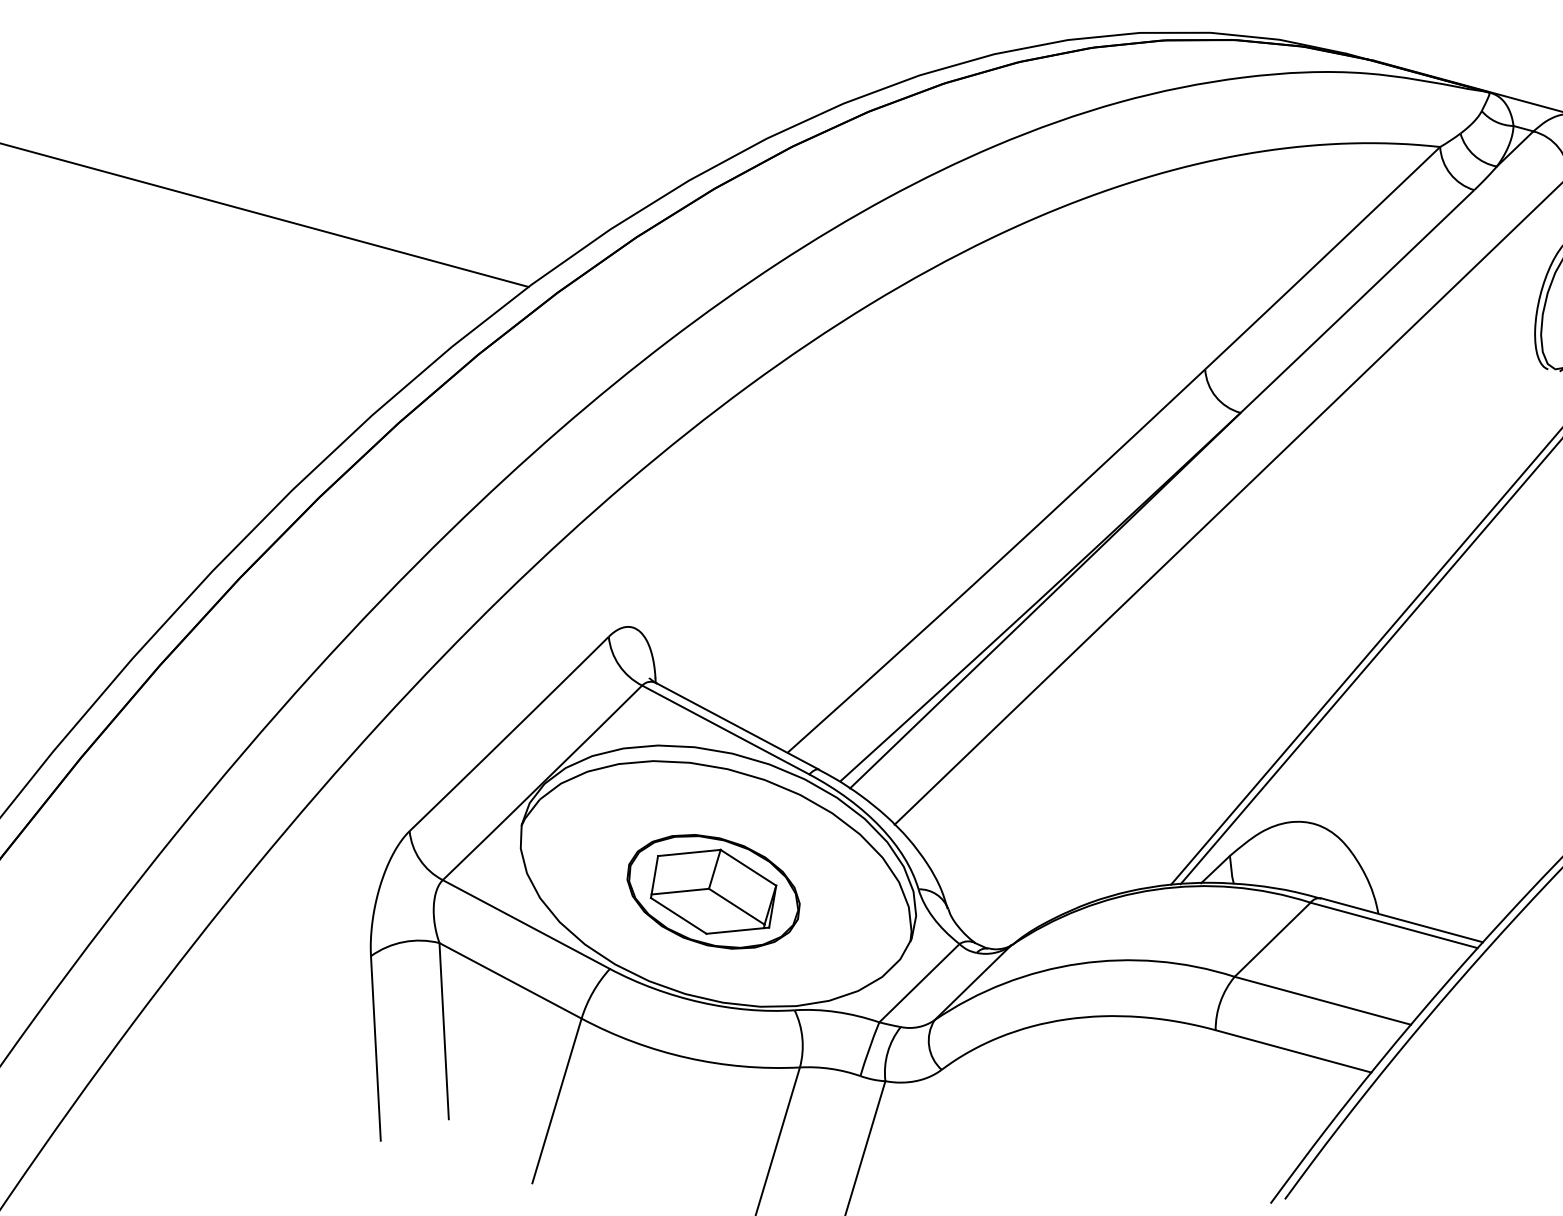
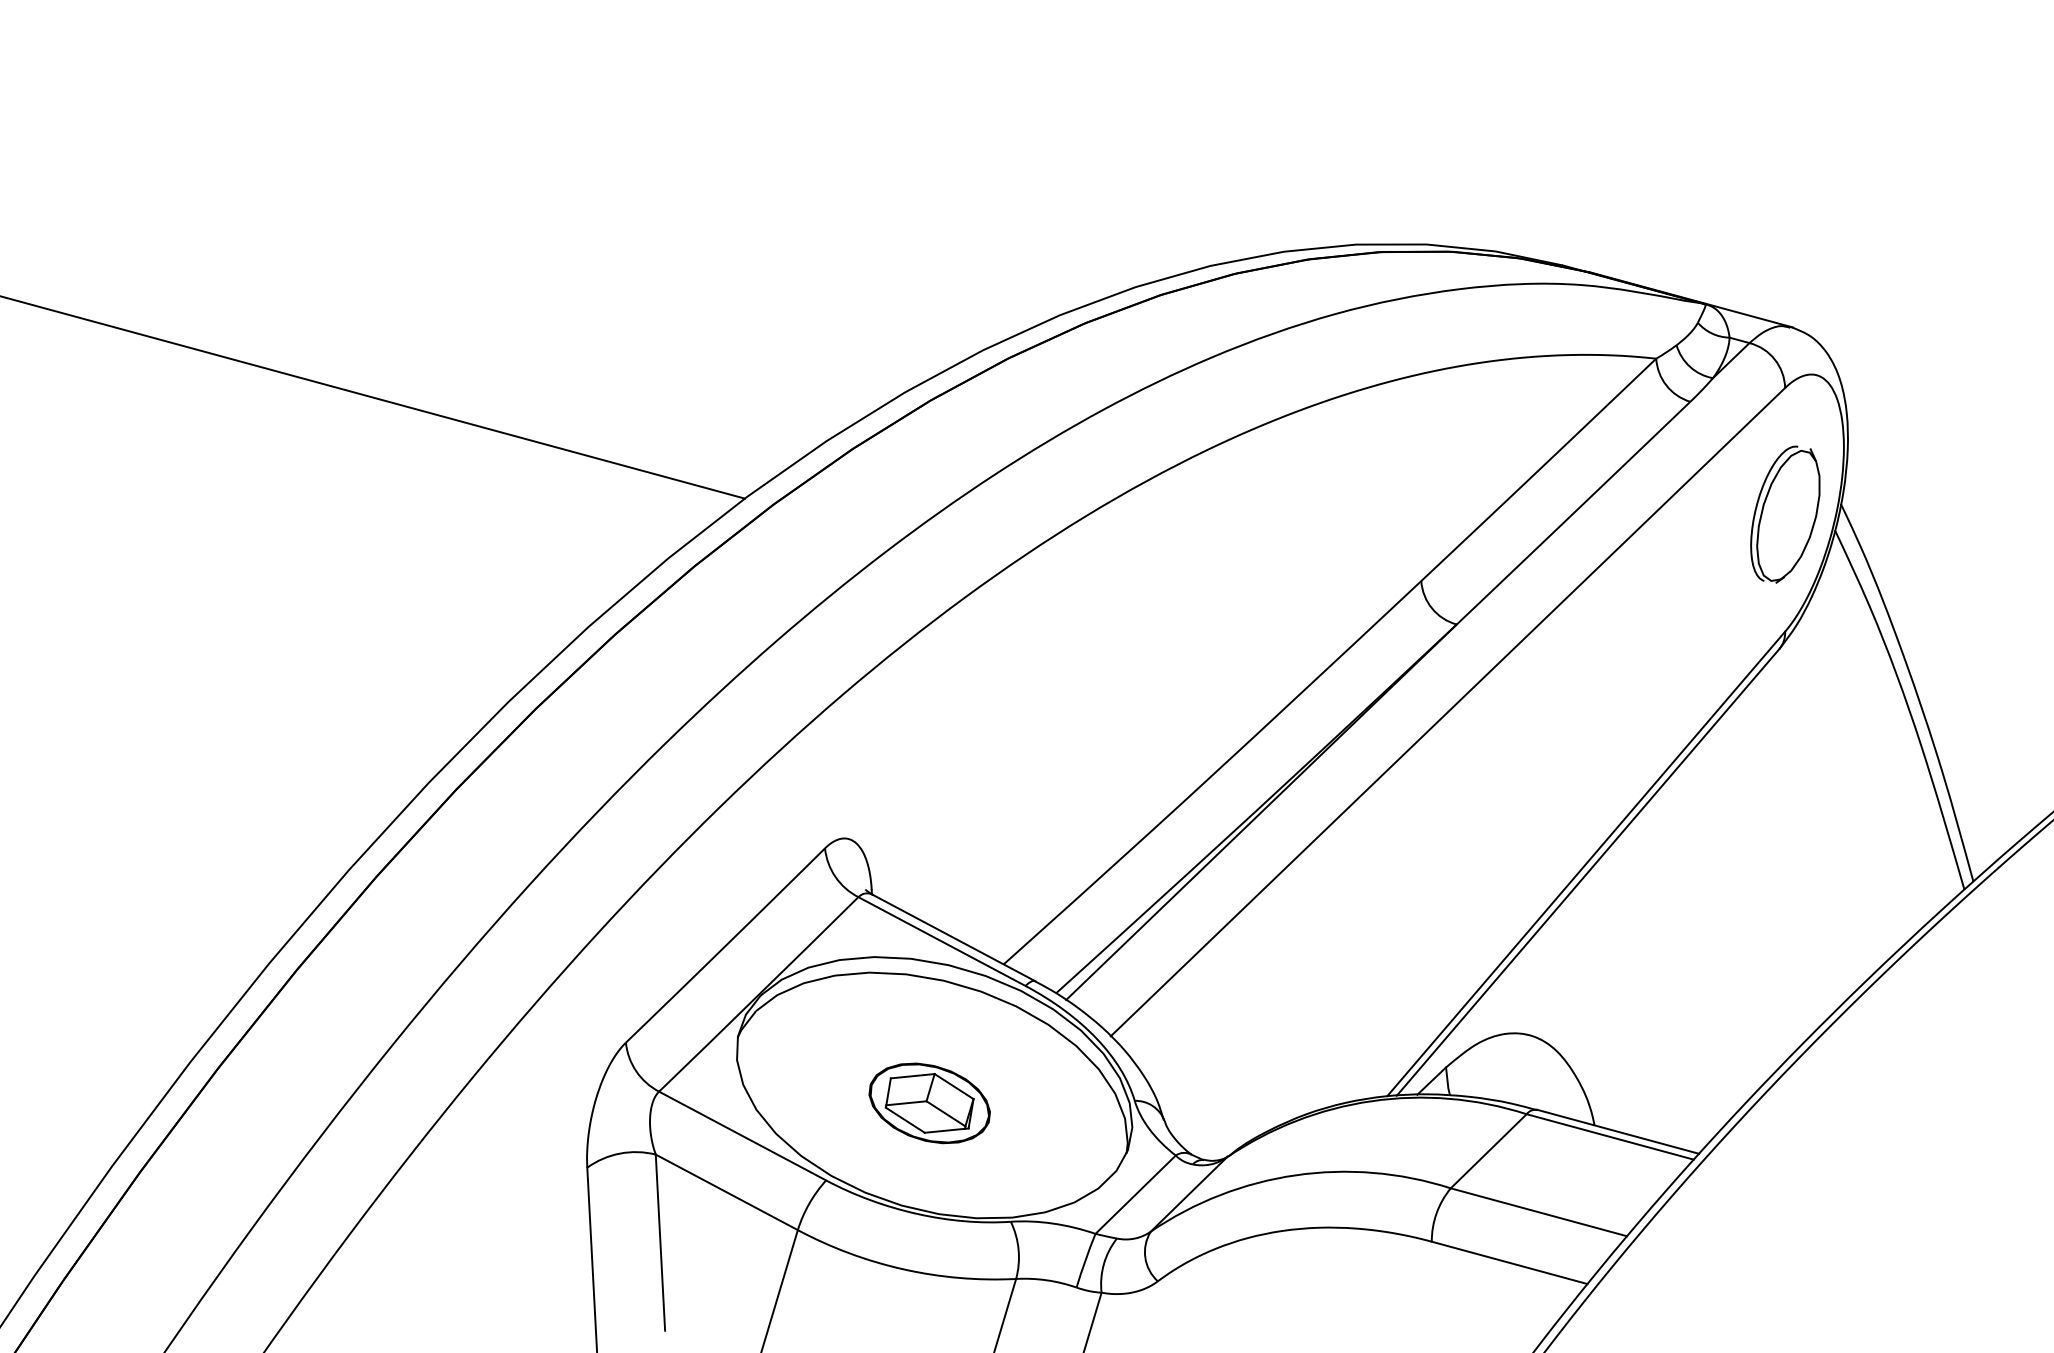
part: (713, 891) -> (929, 1103), size x0.7

